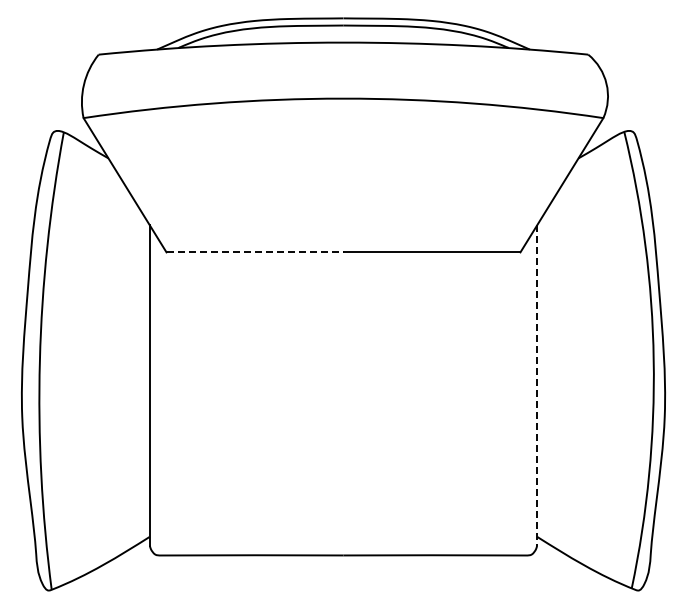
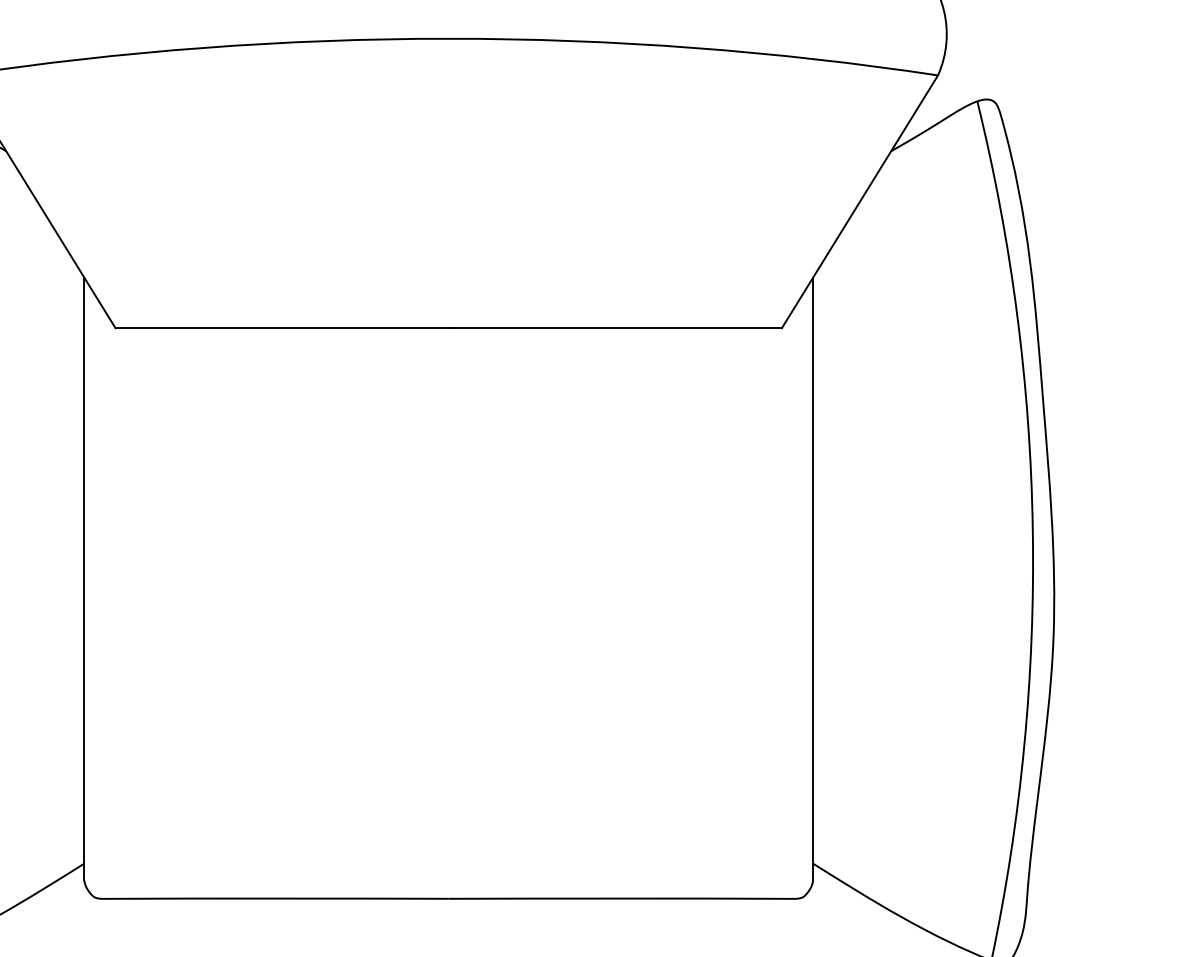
line: (255, 252) -> (283, 328), dashed -> solid
line: (537, 386) -> (813, 580), dashed -> solid

